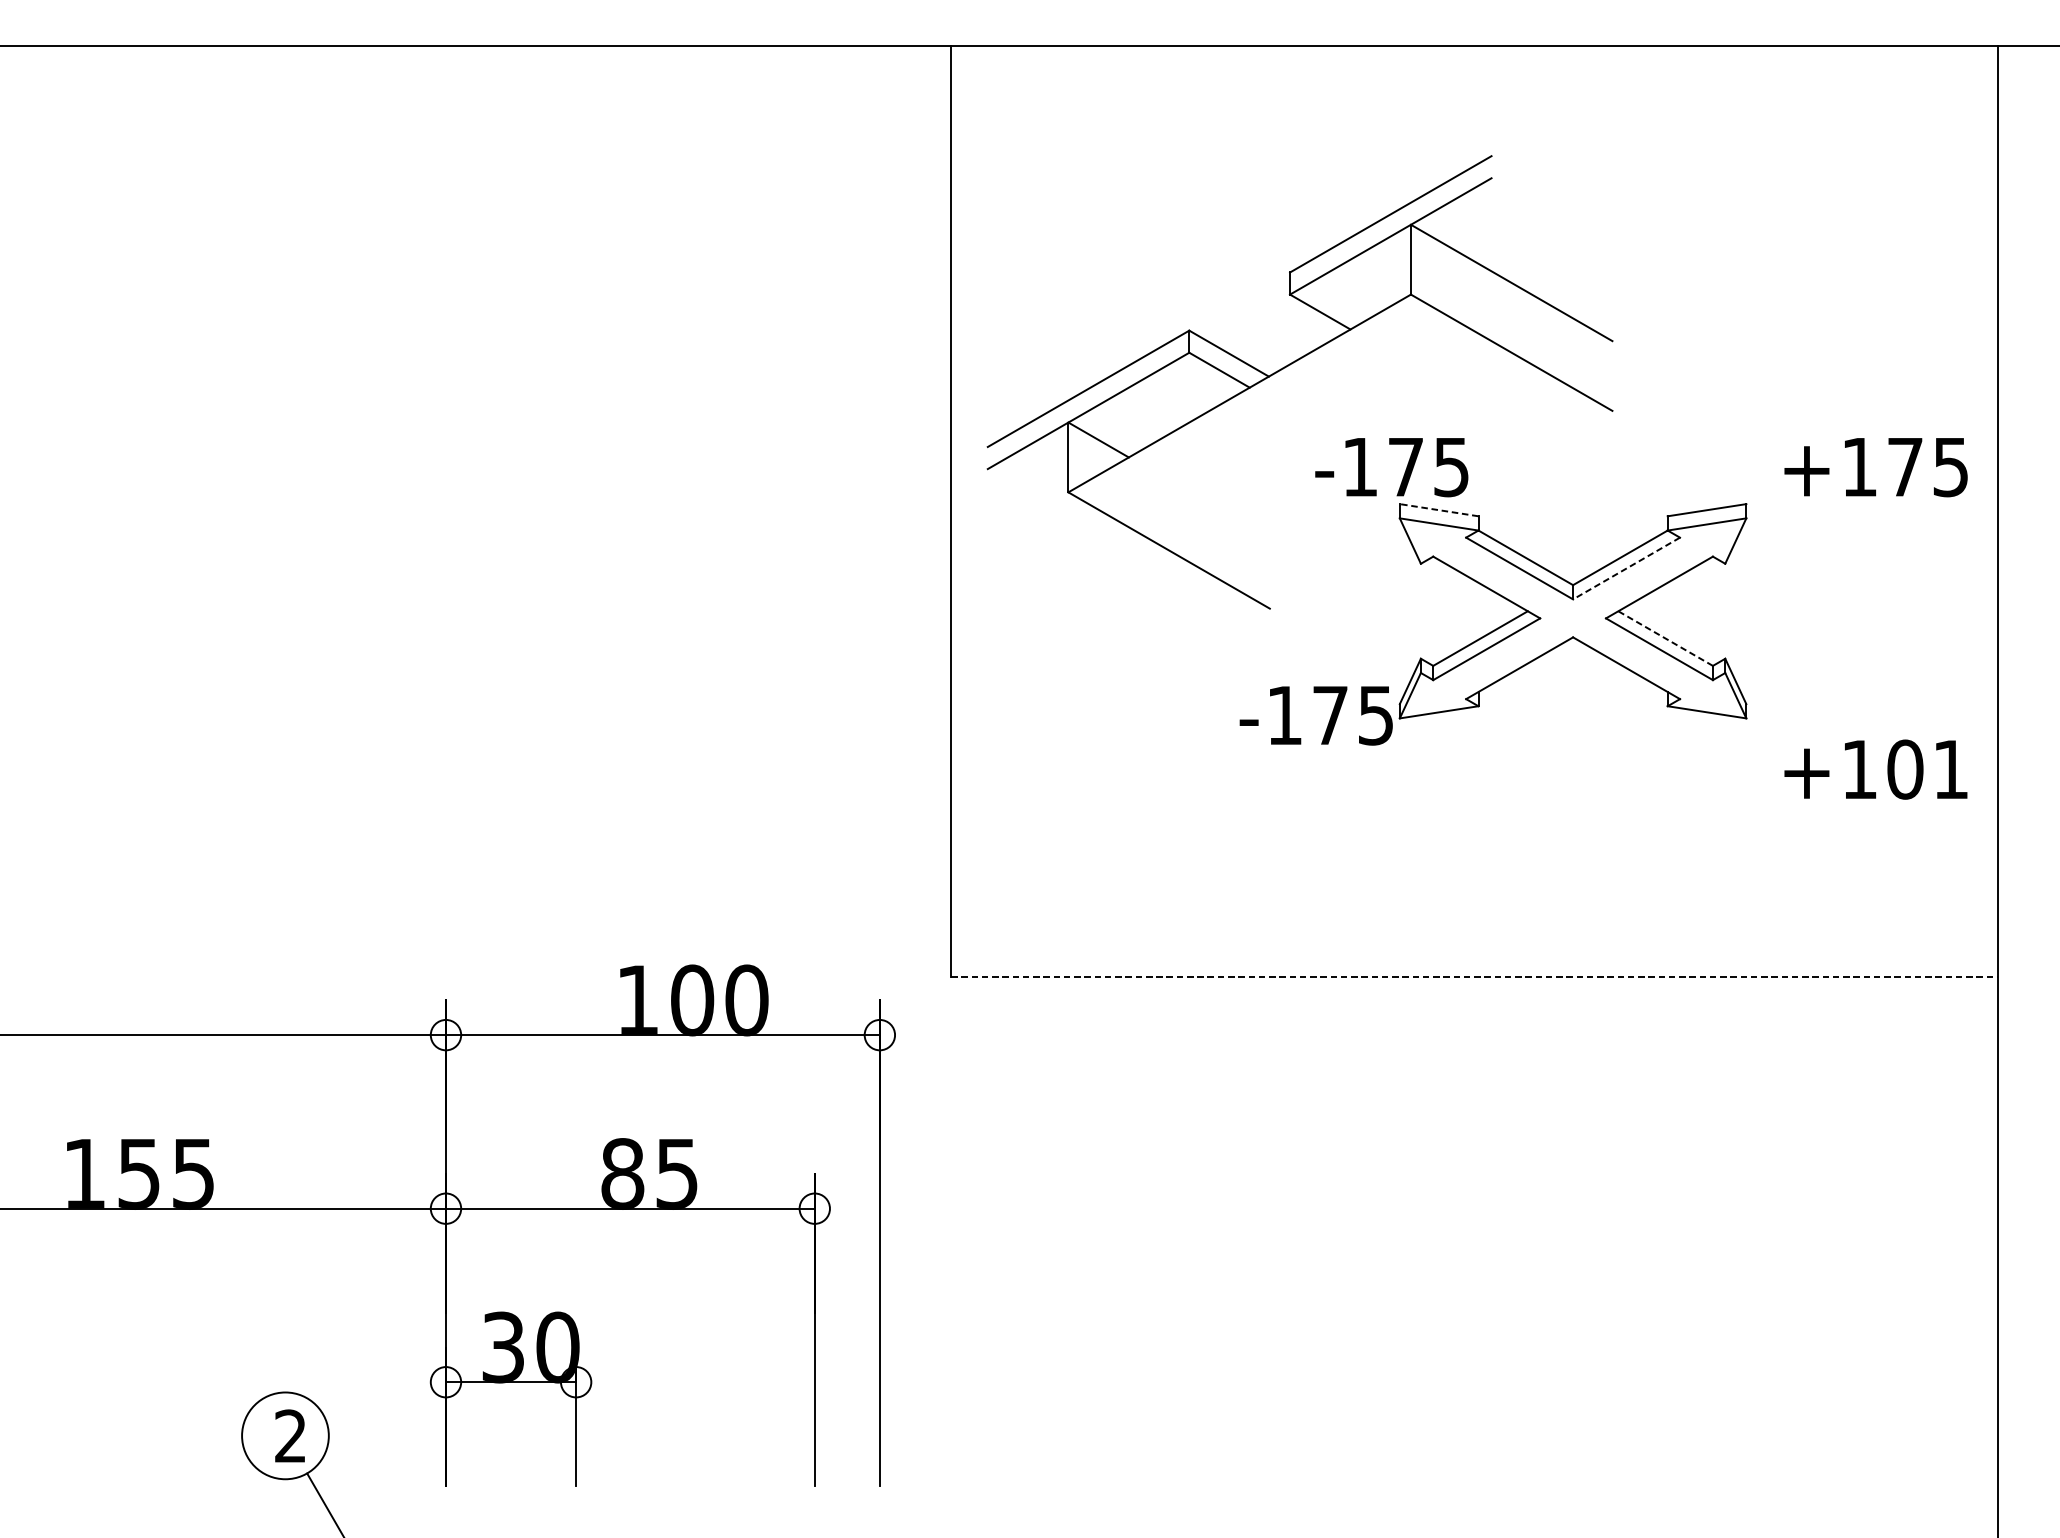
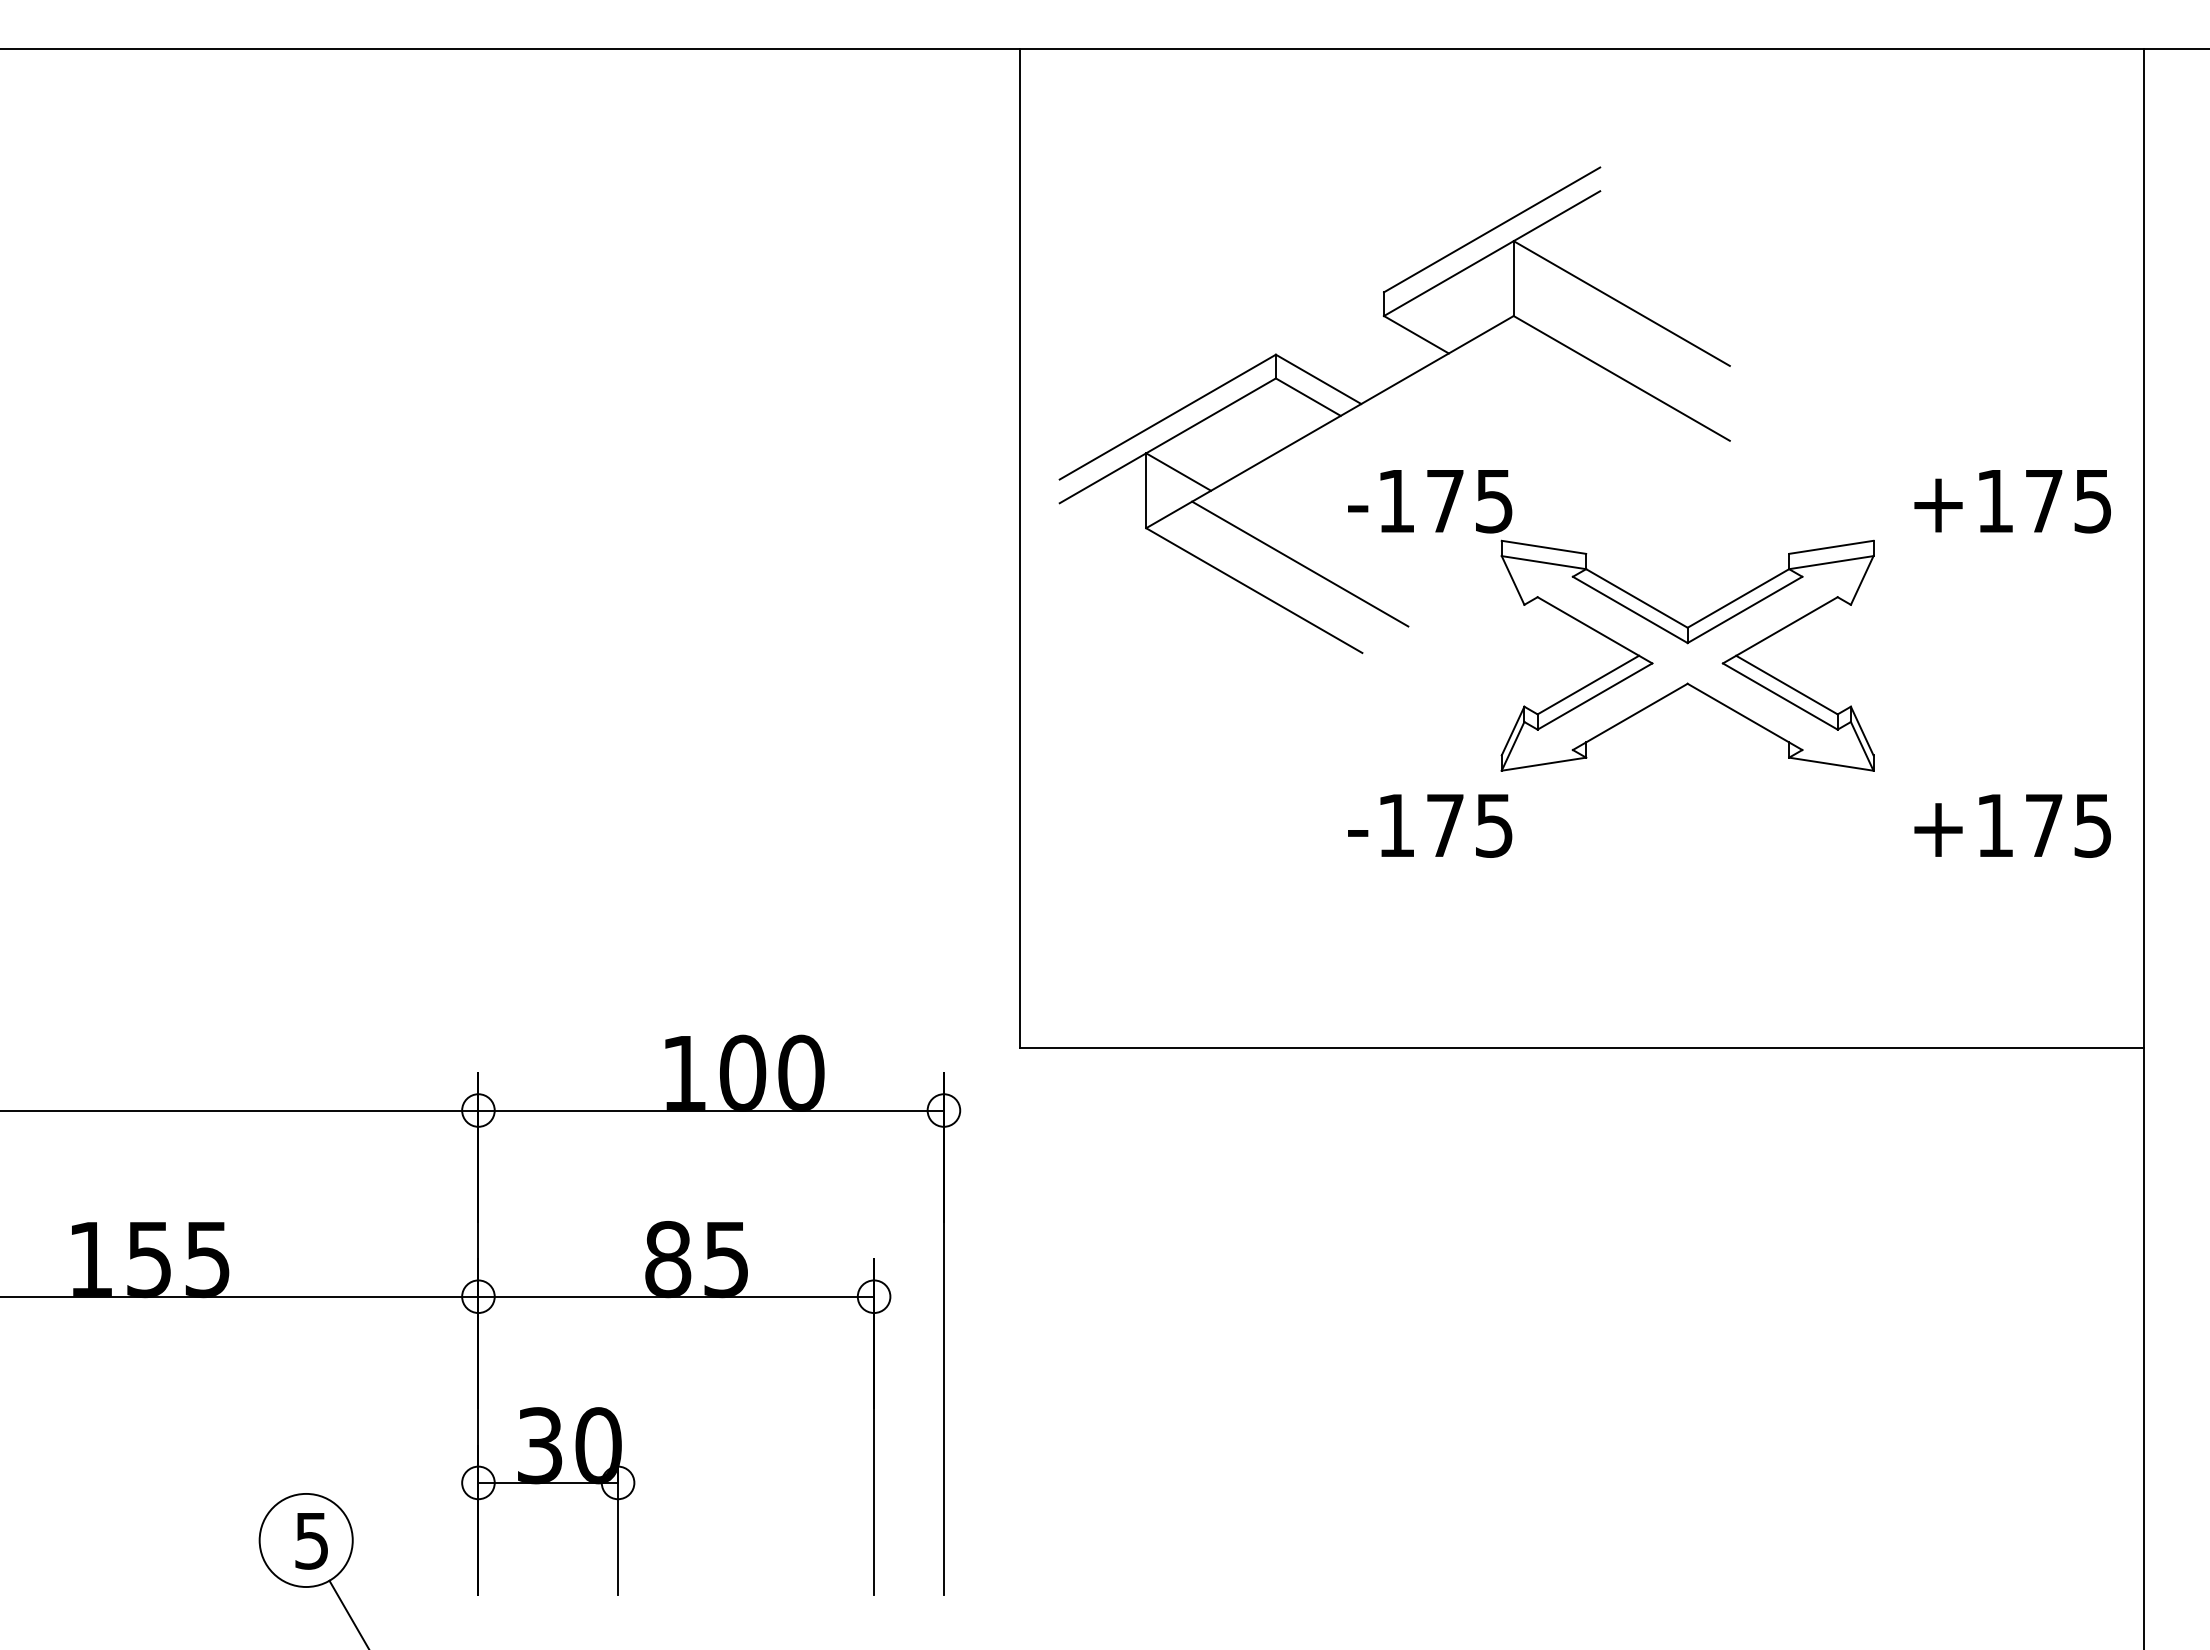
text: (1392, 467) -> (1430, 501), moved
line: (1438, 510) -> (1543, 547), dashed -> solid
line: (1212, 525) -> (1300, 563), added
line: (1626, 569) -> (1744, 610), dashed -> solid
line: (1665, 638) -> (1786, 685), dashed -> solid
text: (1316, 715) -> (1430, 825), moved
text: (1927, 769) -> (2067, 825), +101 -> +175
line: (1475, 976) -> (1582, 1047), dashed -> solid
text: (290, 1435) -> (311, 1540), 2 -> 5

